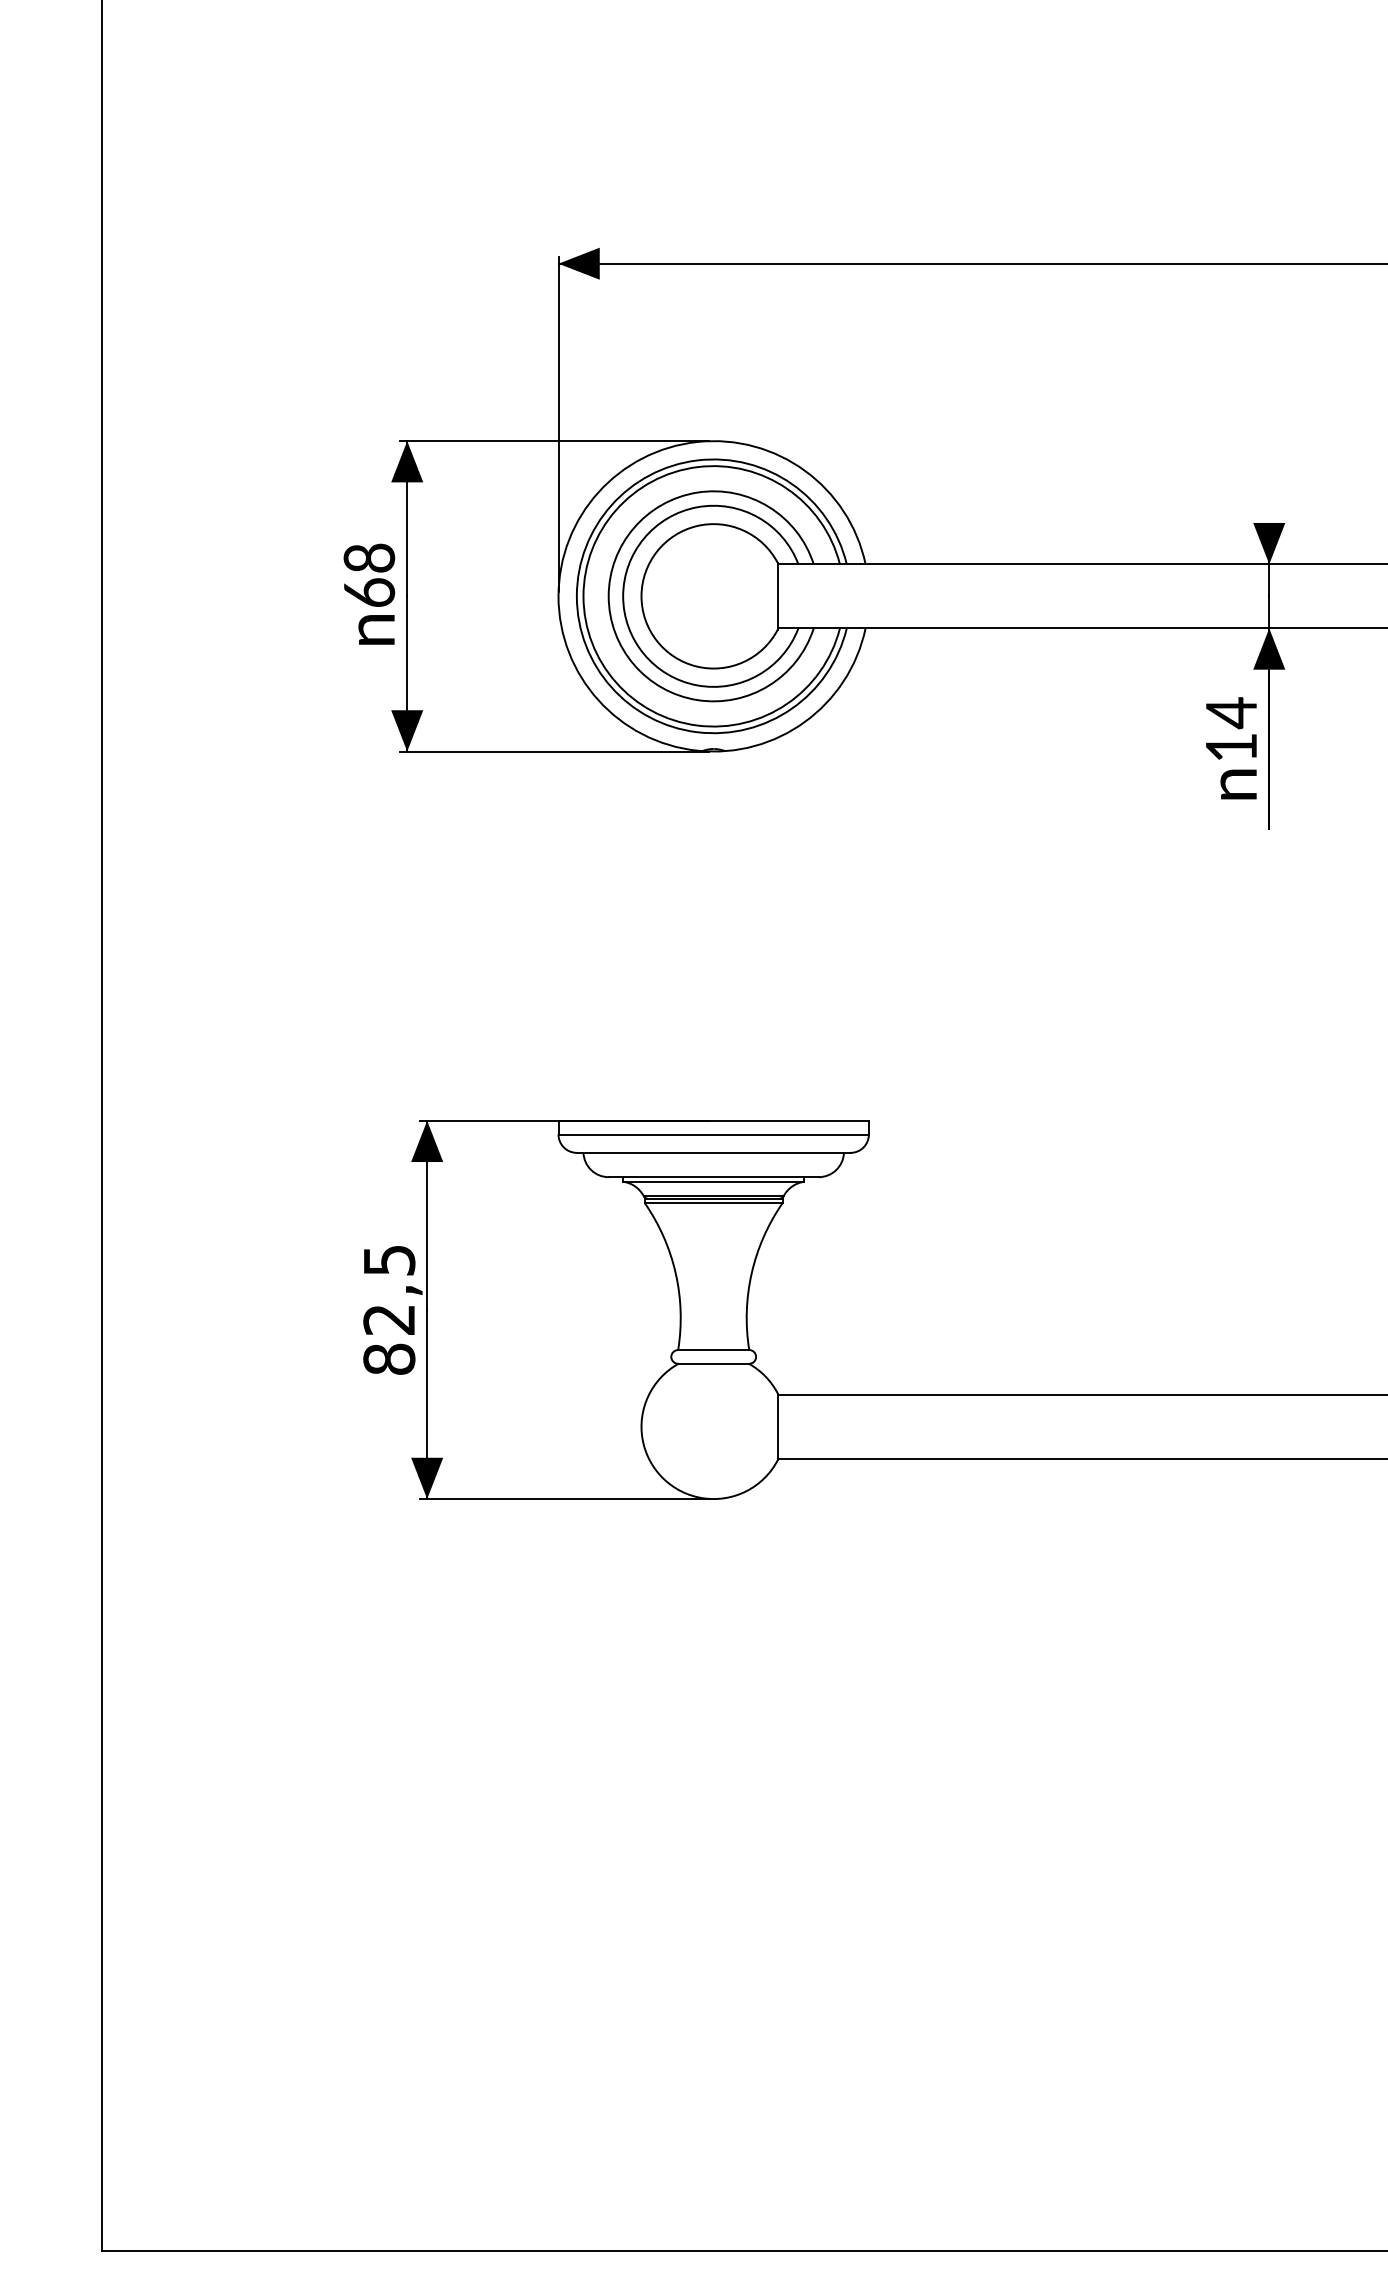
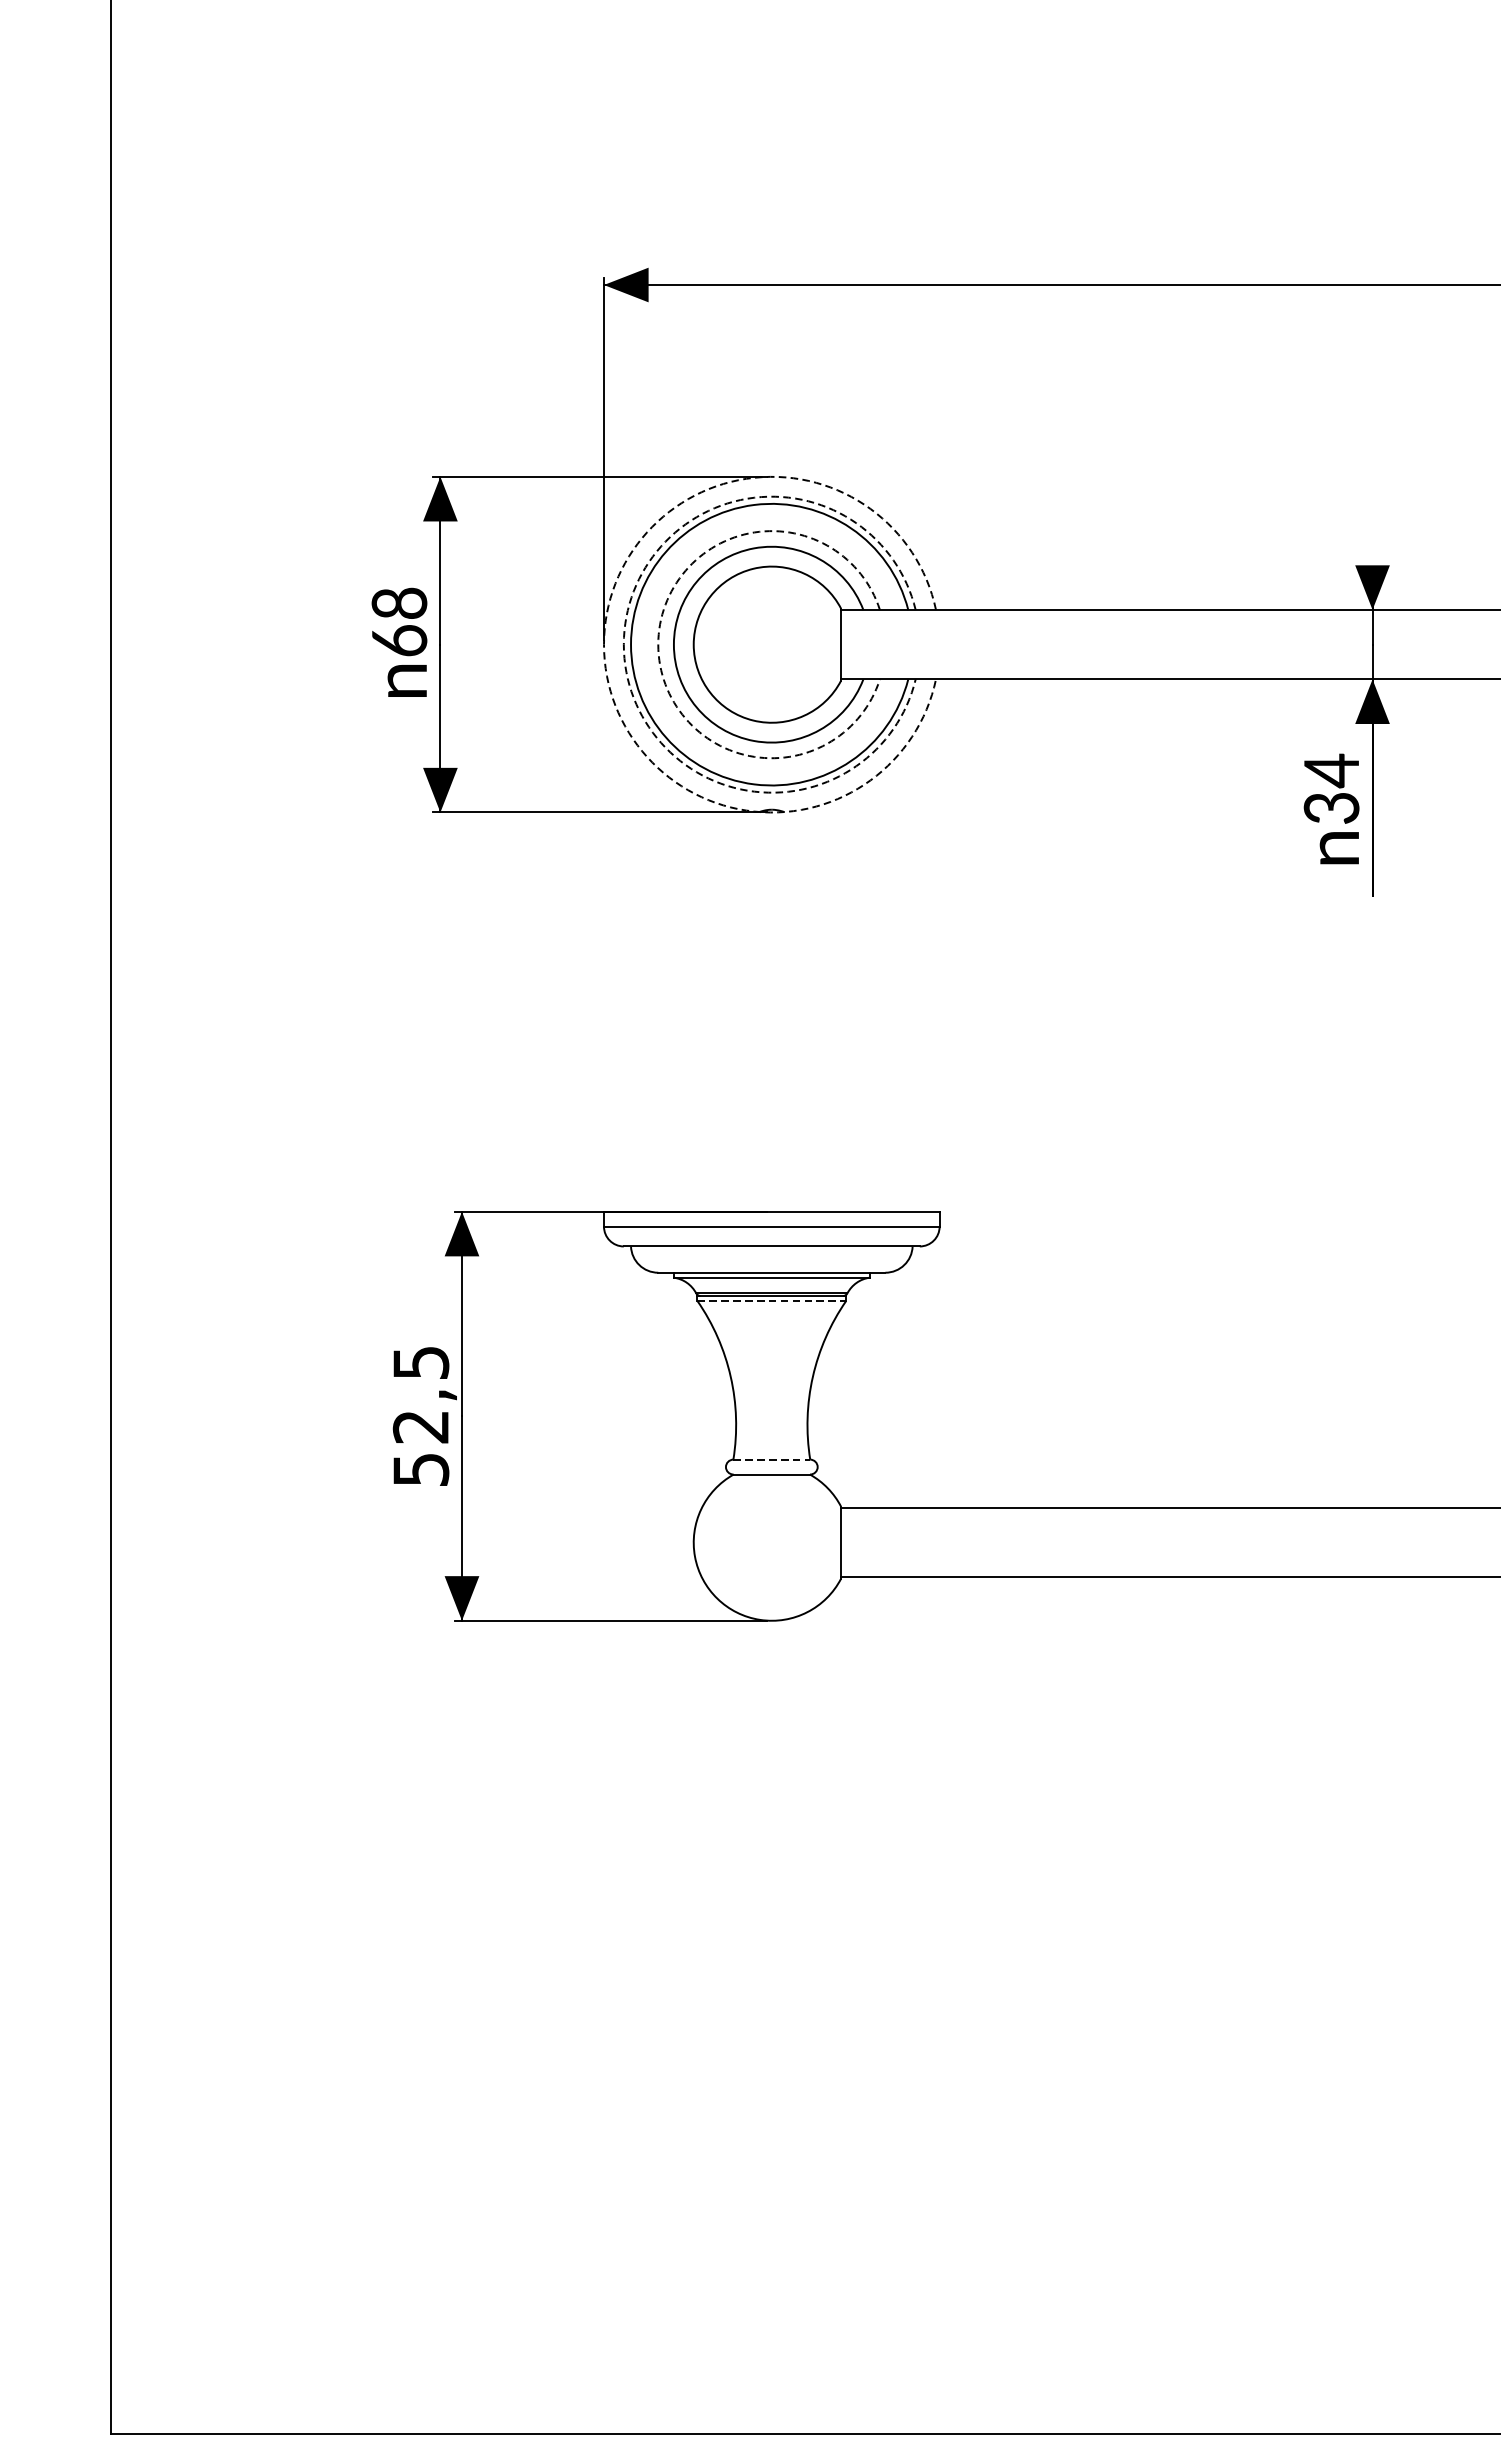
arc: (558, 596) -> (603, 644), solid -> dashed
arc: (576, 596) -> (623, 644), solid -> dashed
arc: (608, 596) -> (658, 644), solid -> dashed
text: (1231, 747) -> (1331, 808), 14 -> 34
line: (713, 1203) -> (771, 1301), solid -> dashed
line: (713, 1350) -> (771, 1460), solid -> dashed
text: (389, 1358) -> (421, 1468), 82,5 -> 52,5

